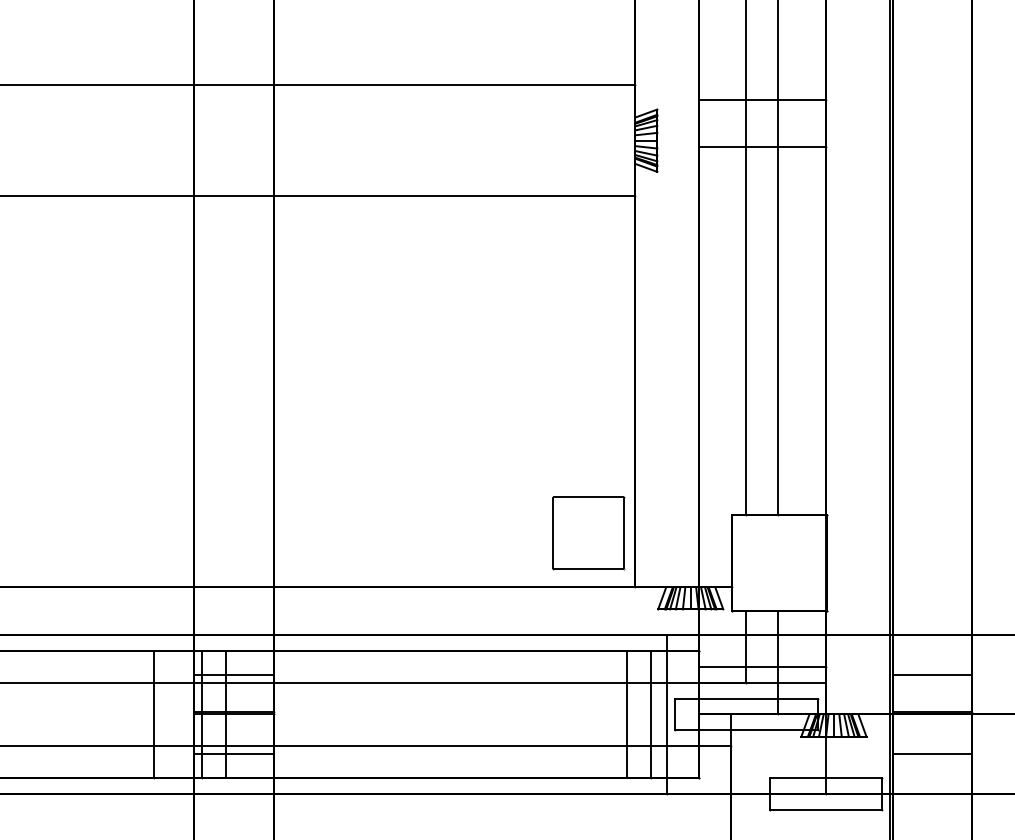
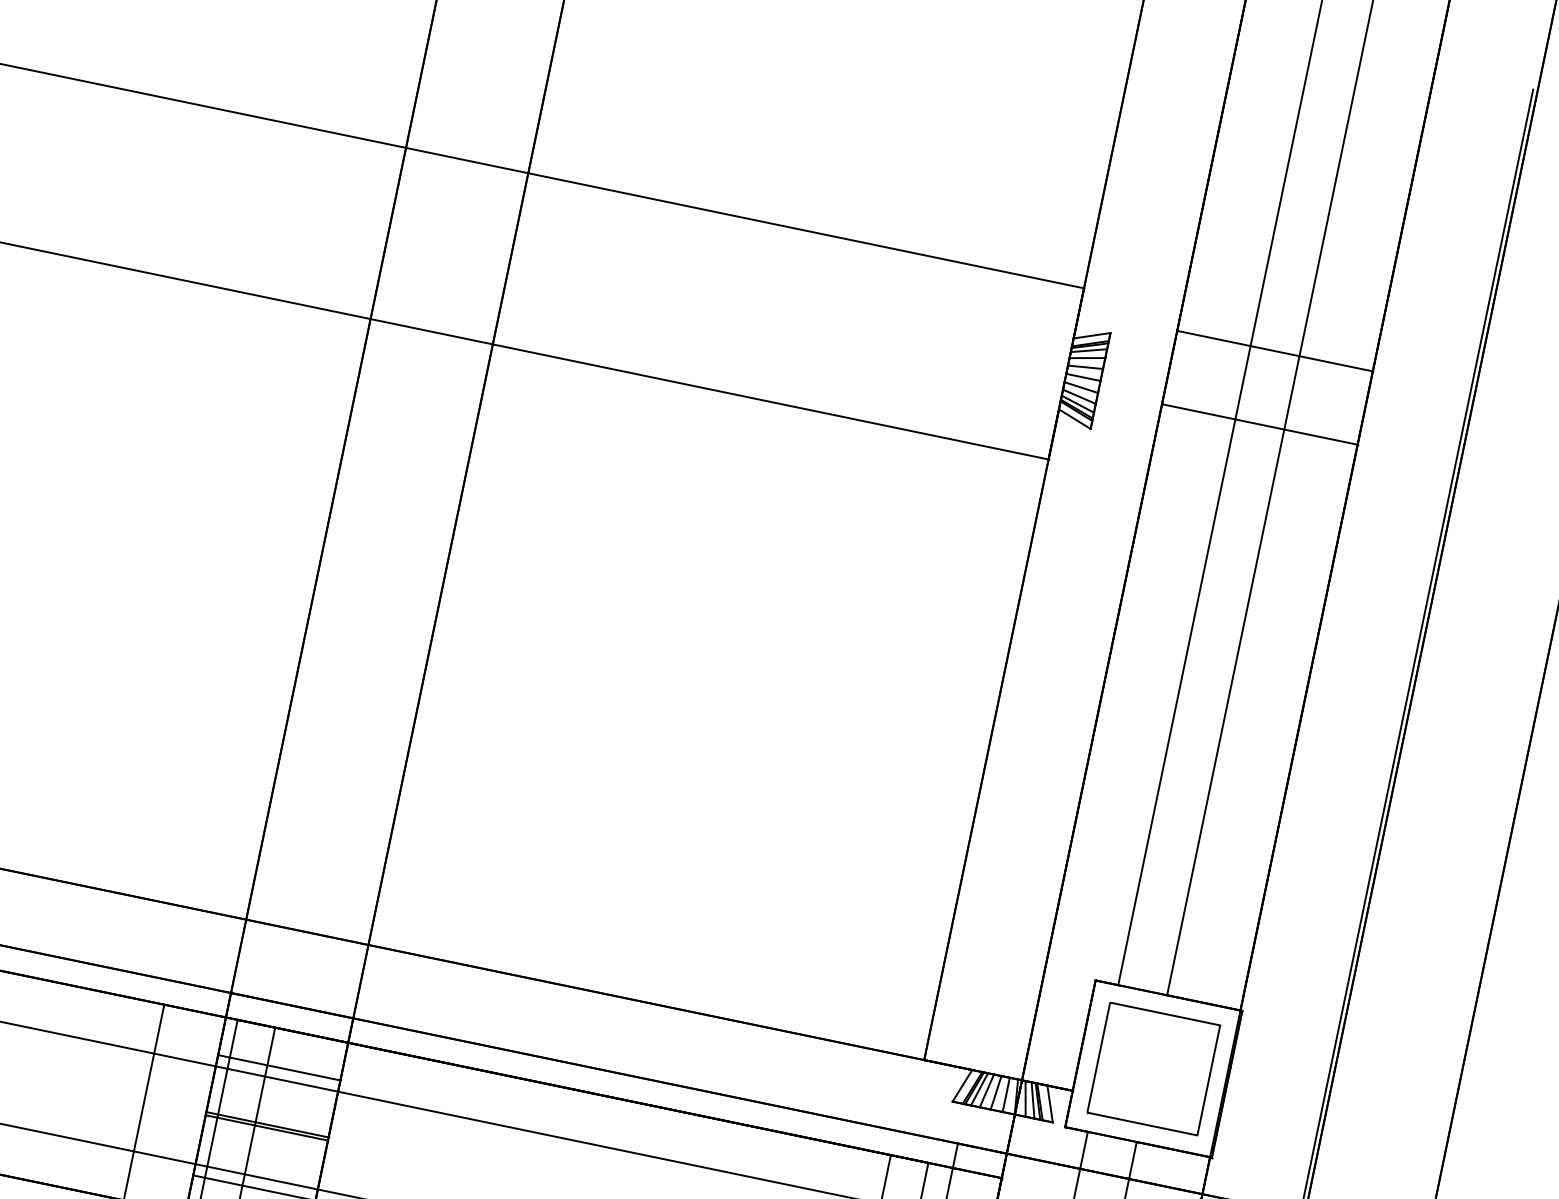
part: (588, 533) -> (1153, 1069), moved

